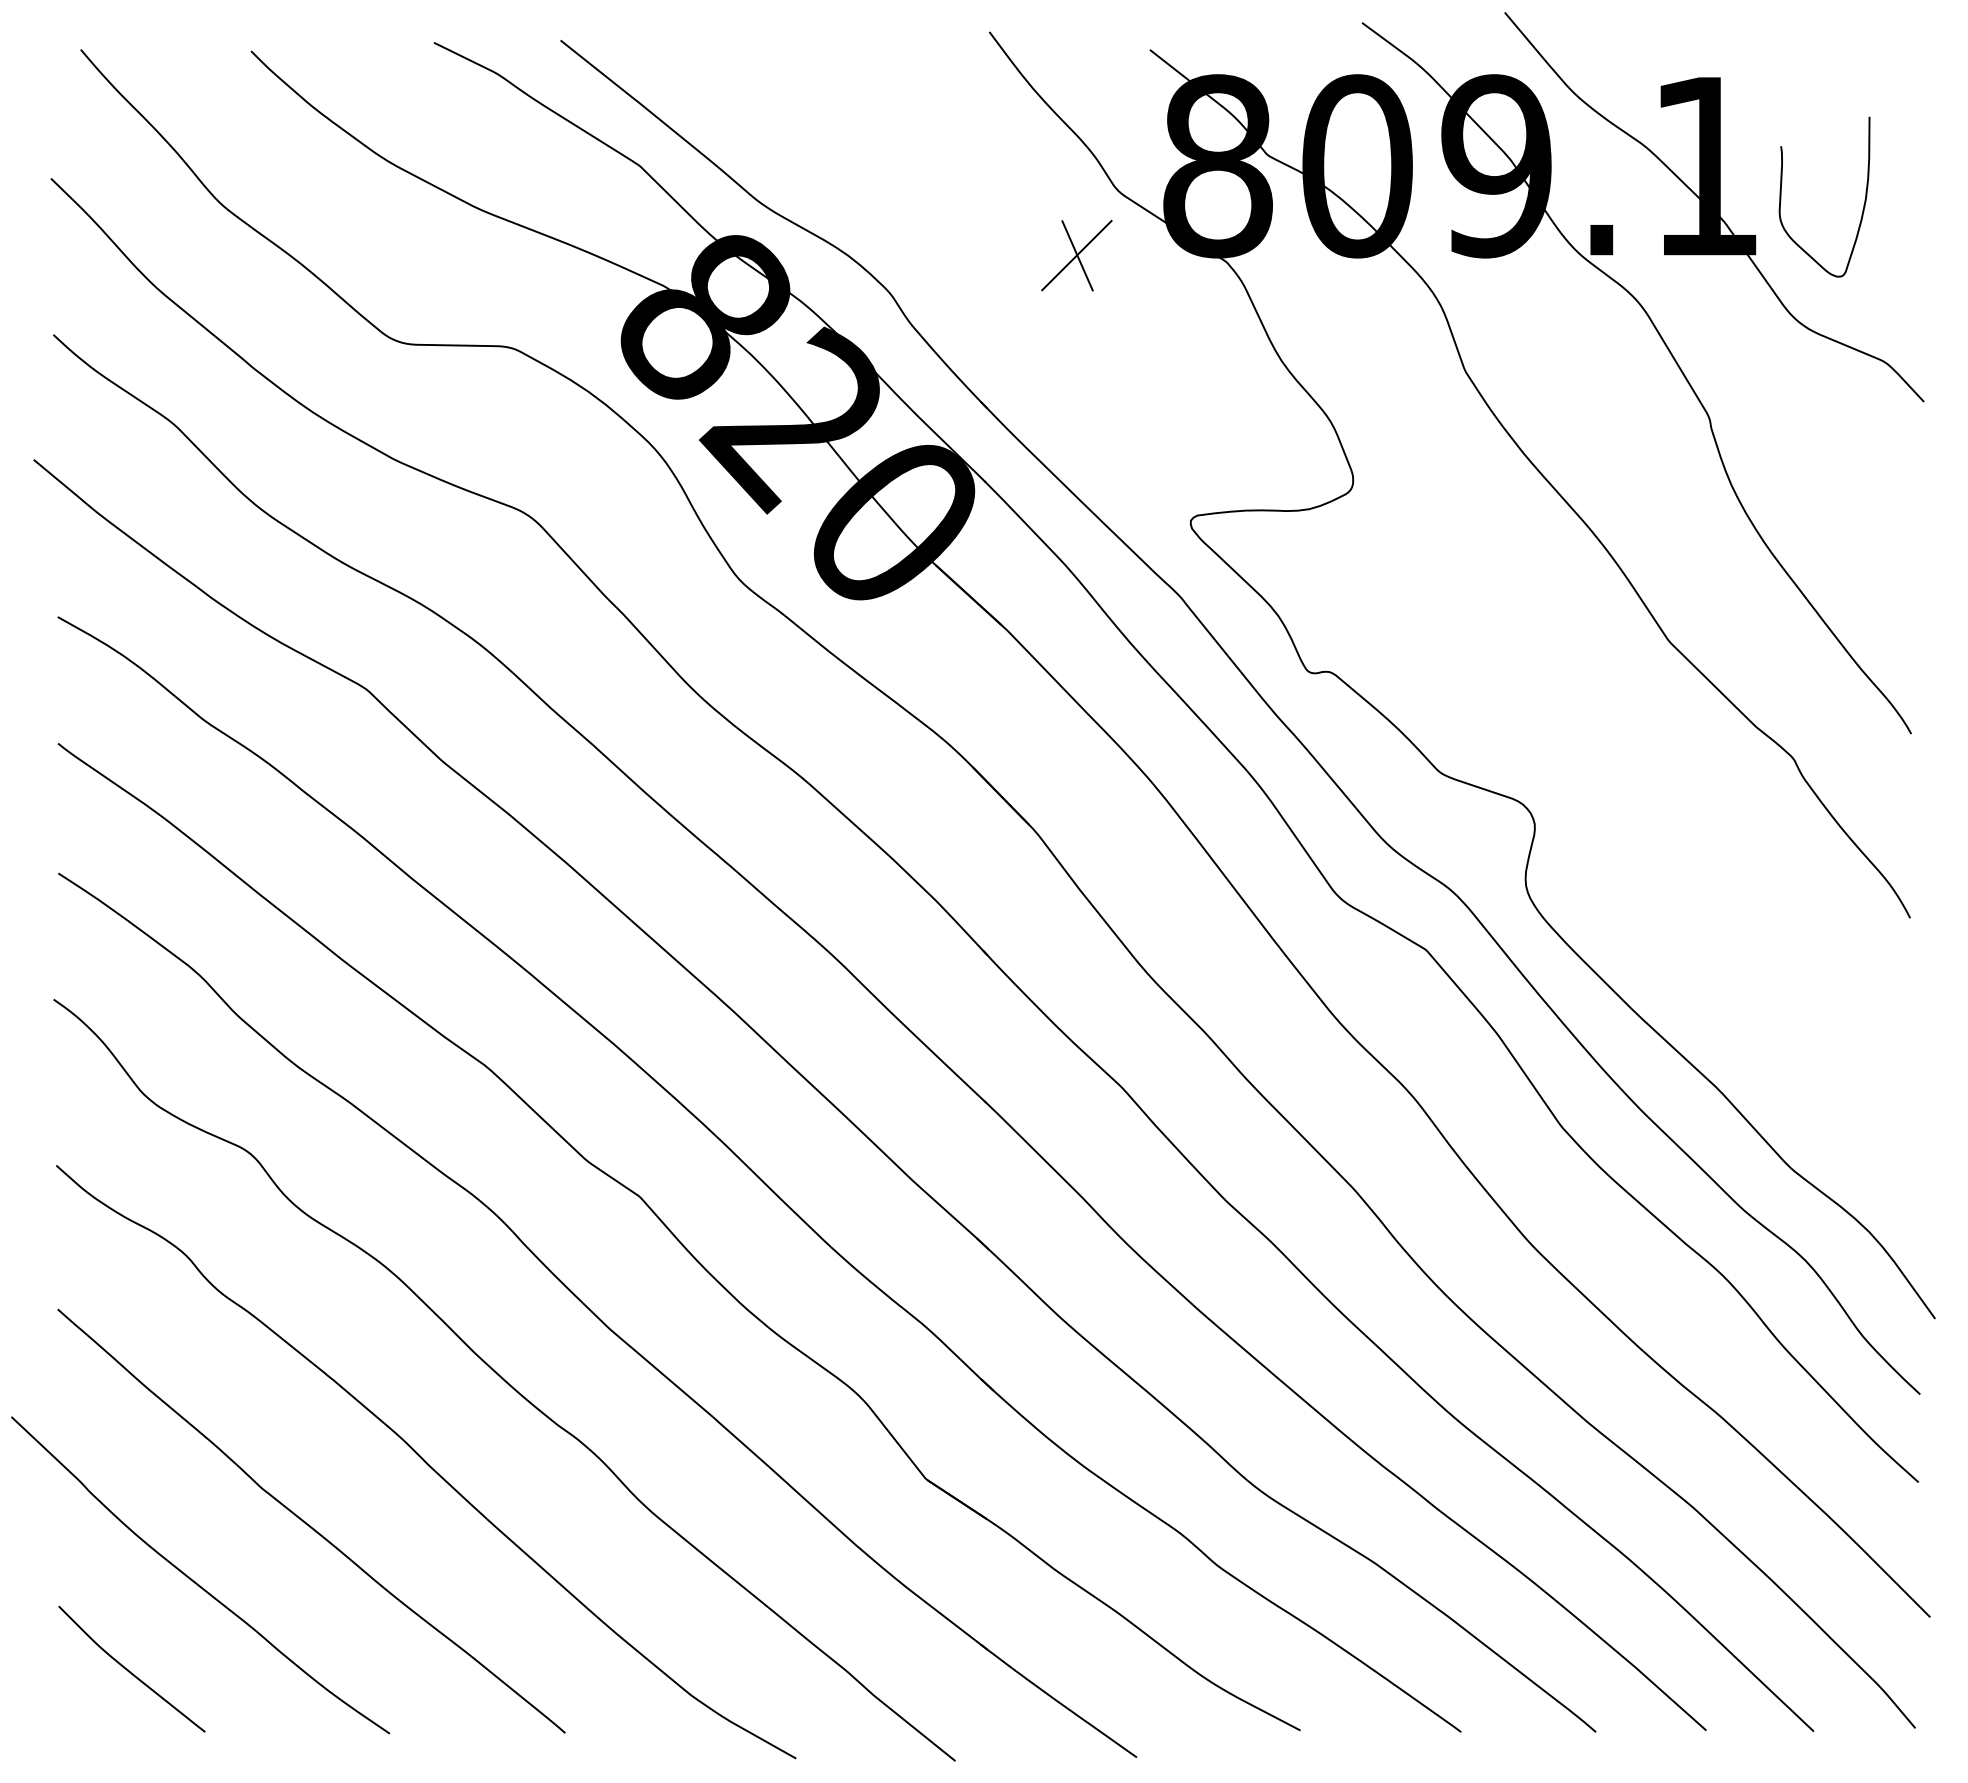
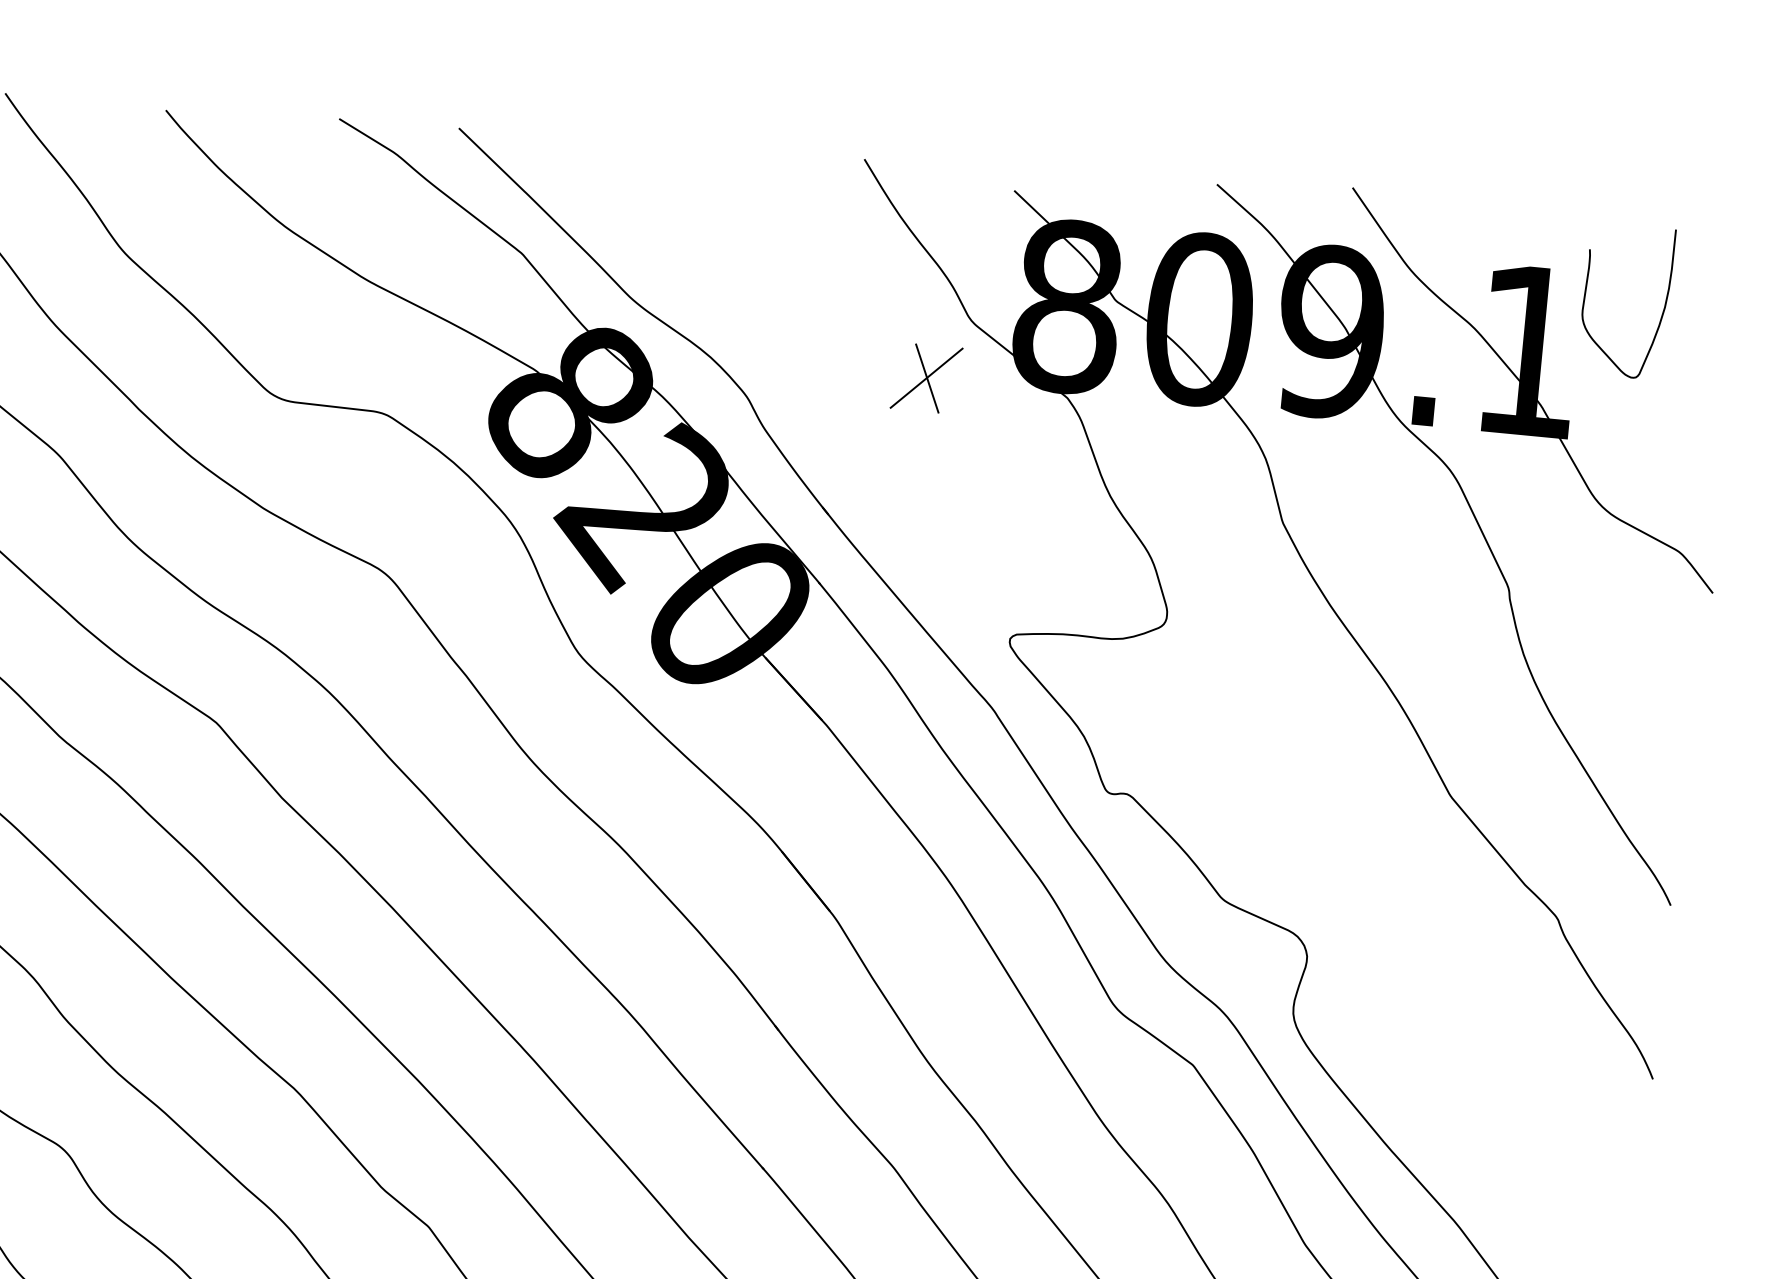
curve: (1863, 204) -> (1662, 311), moved

